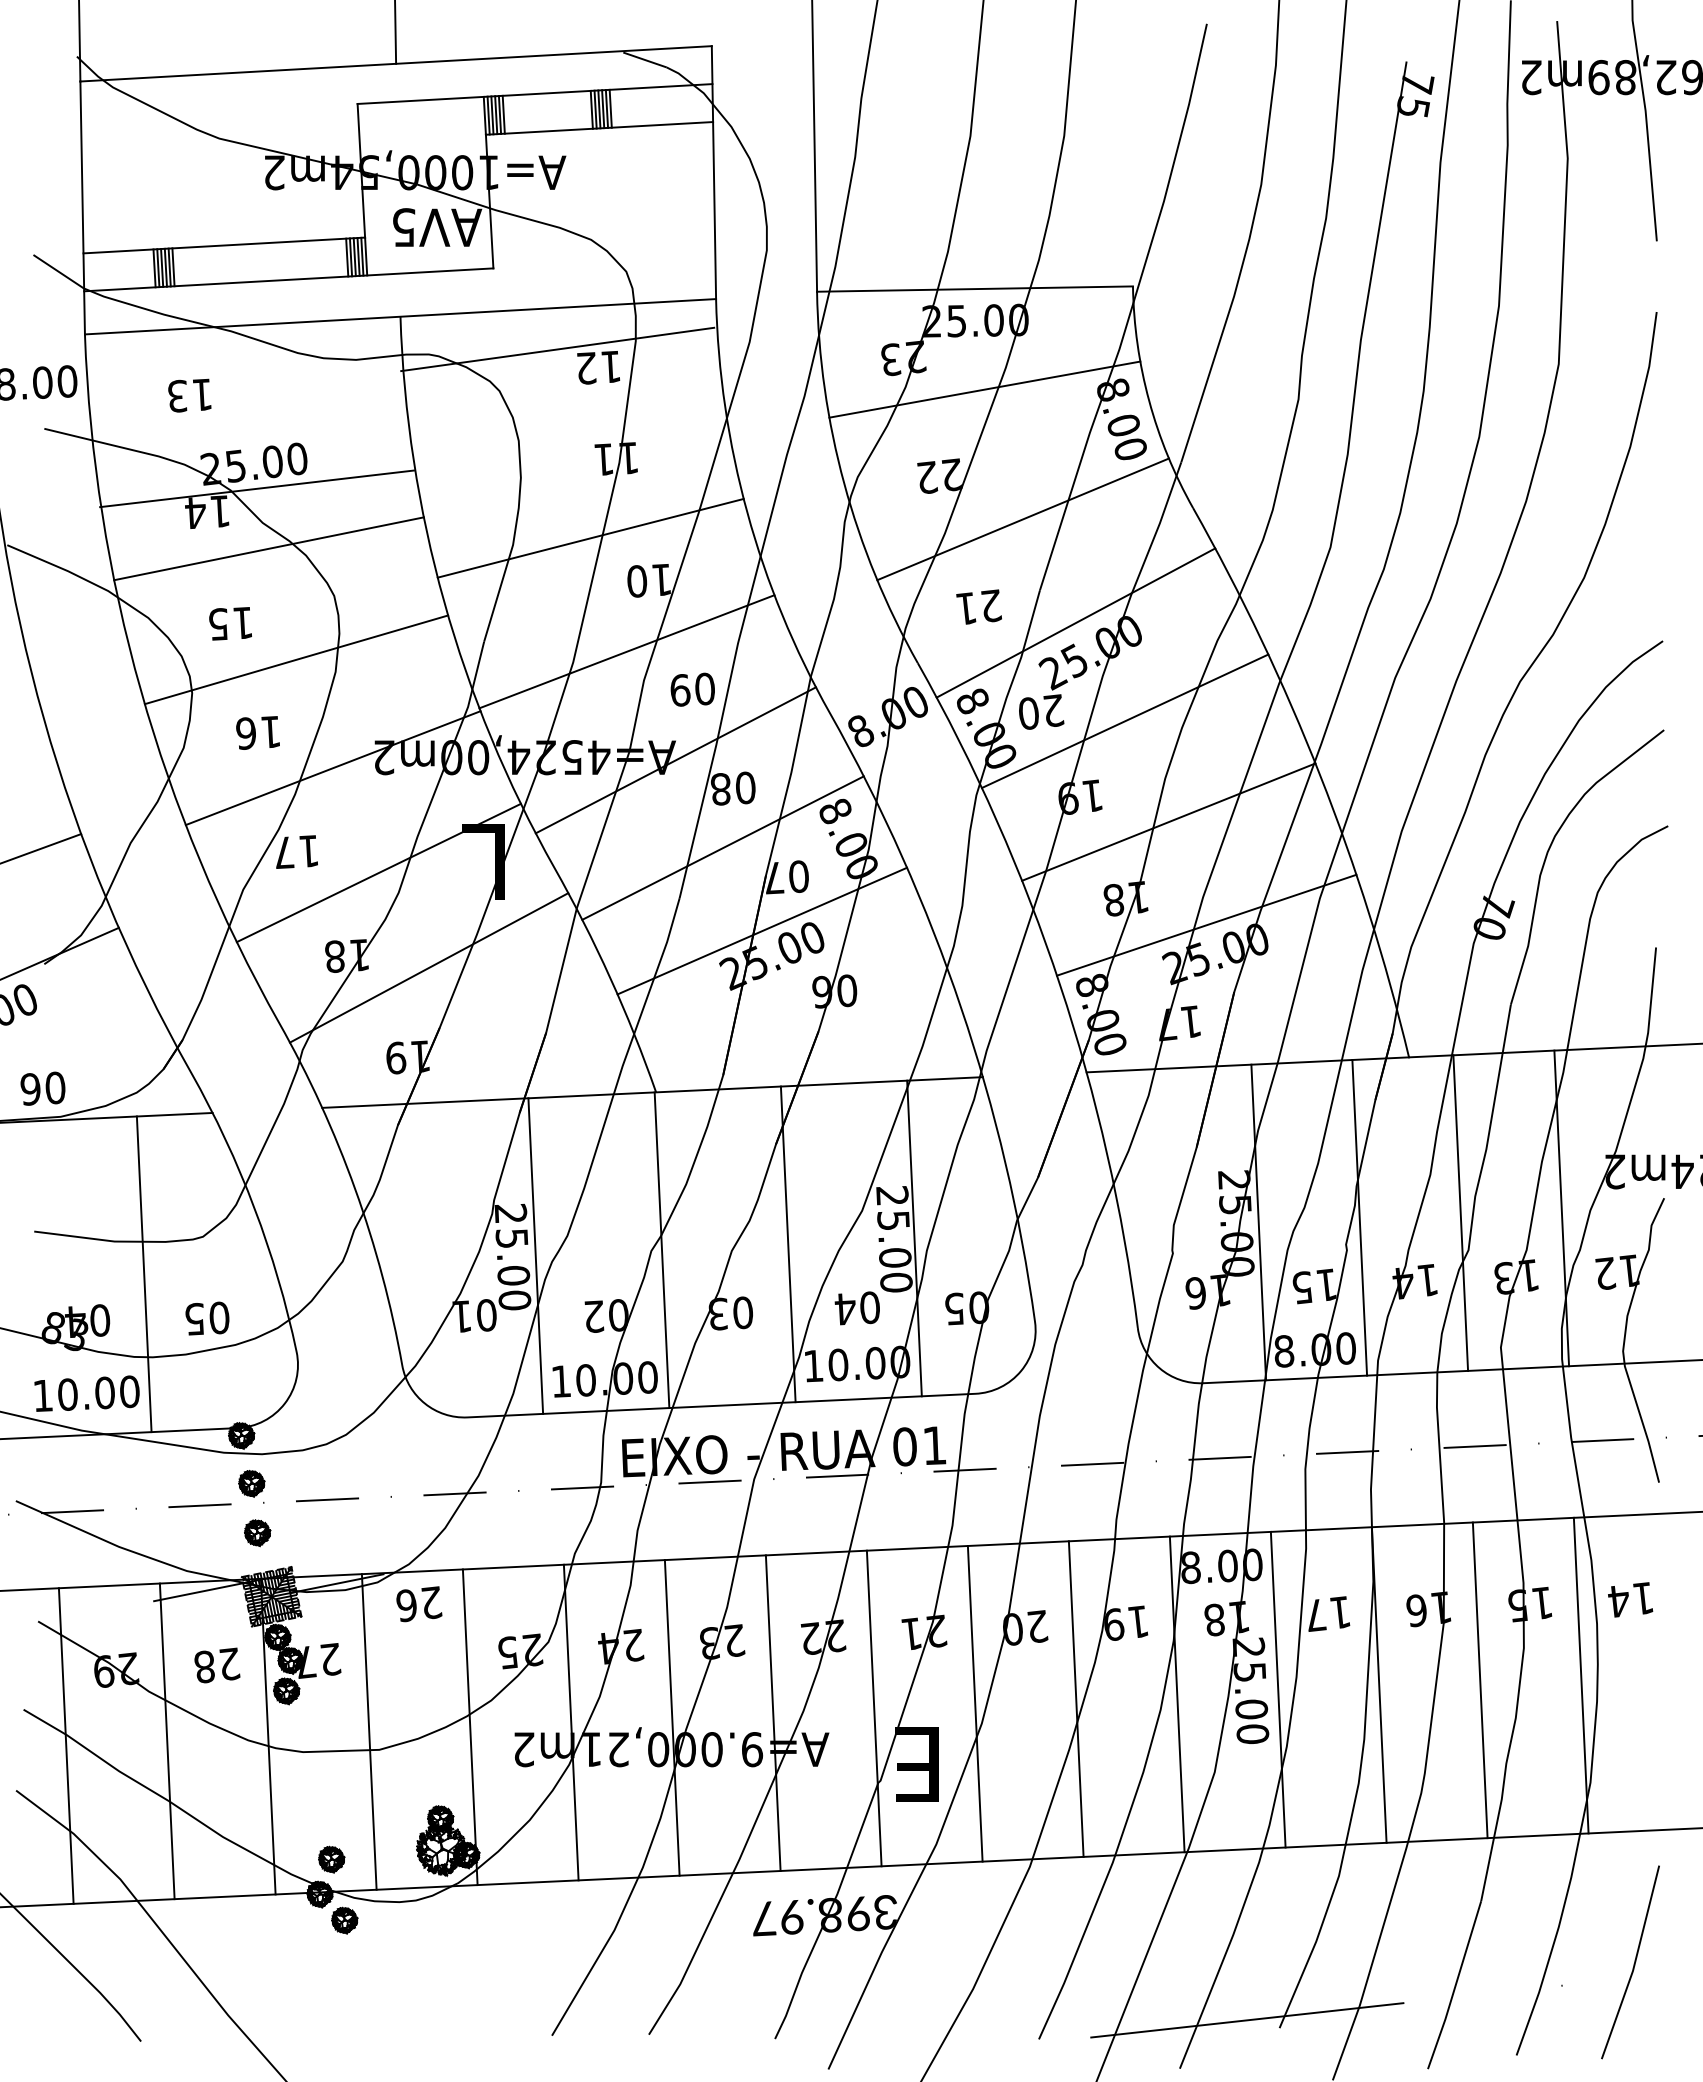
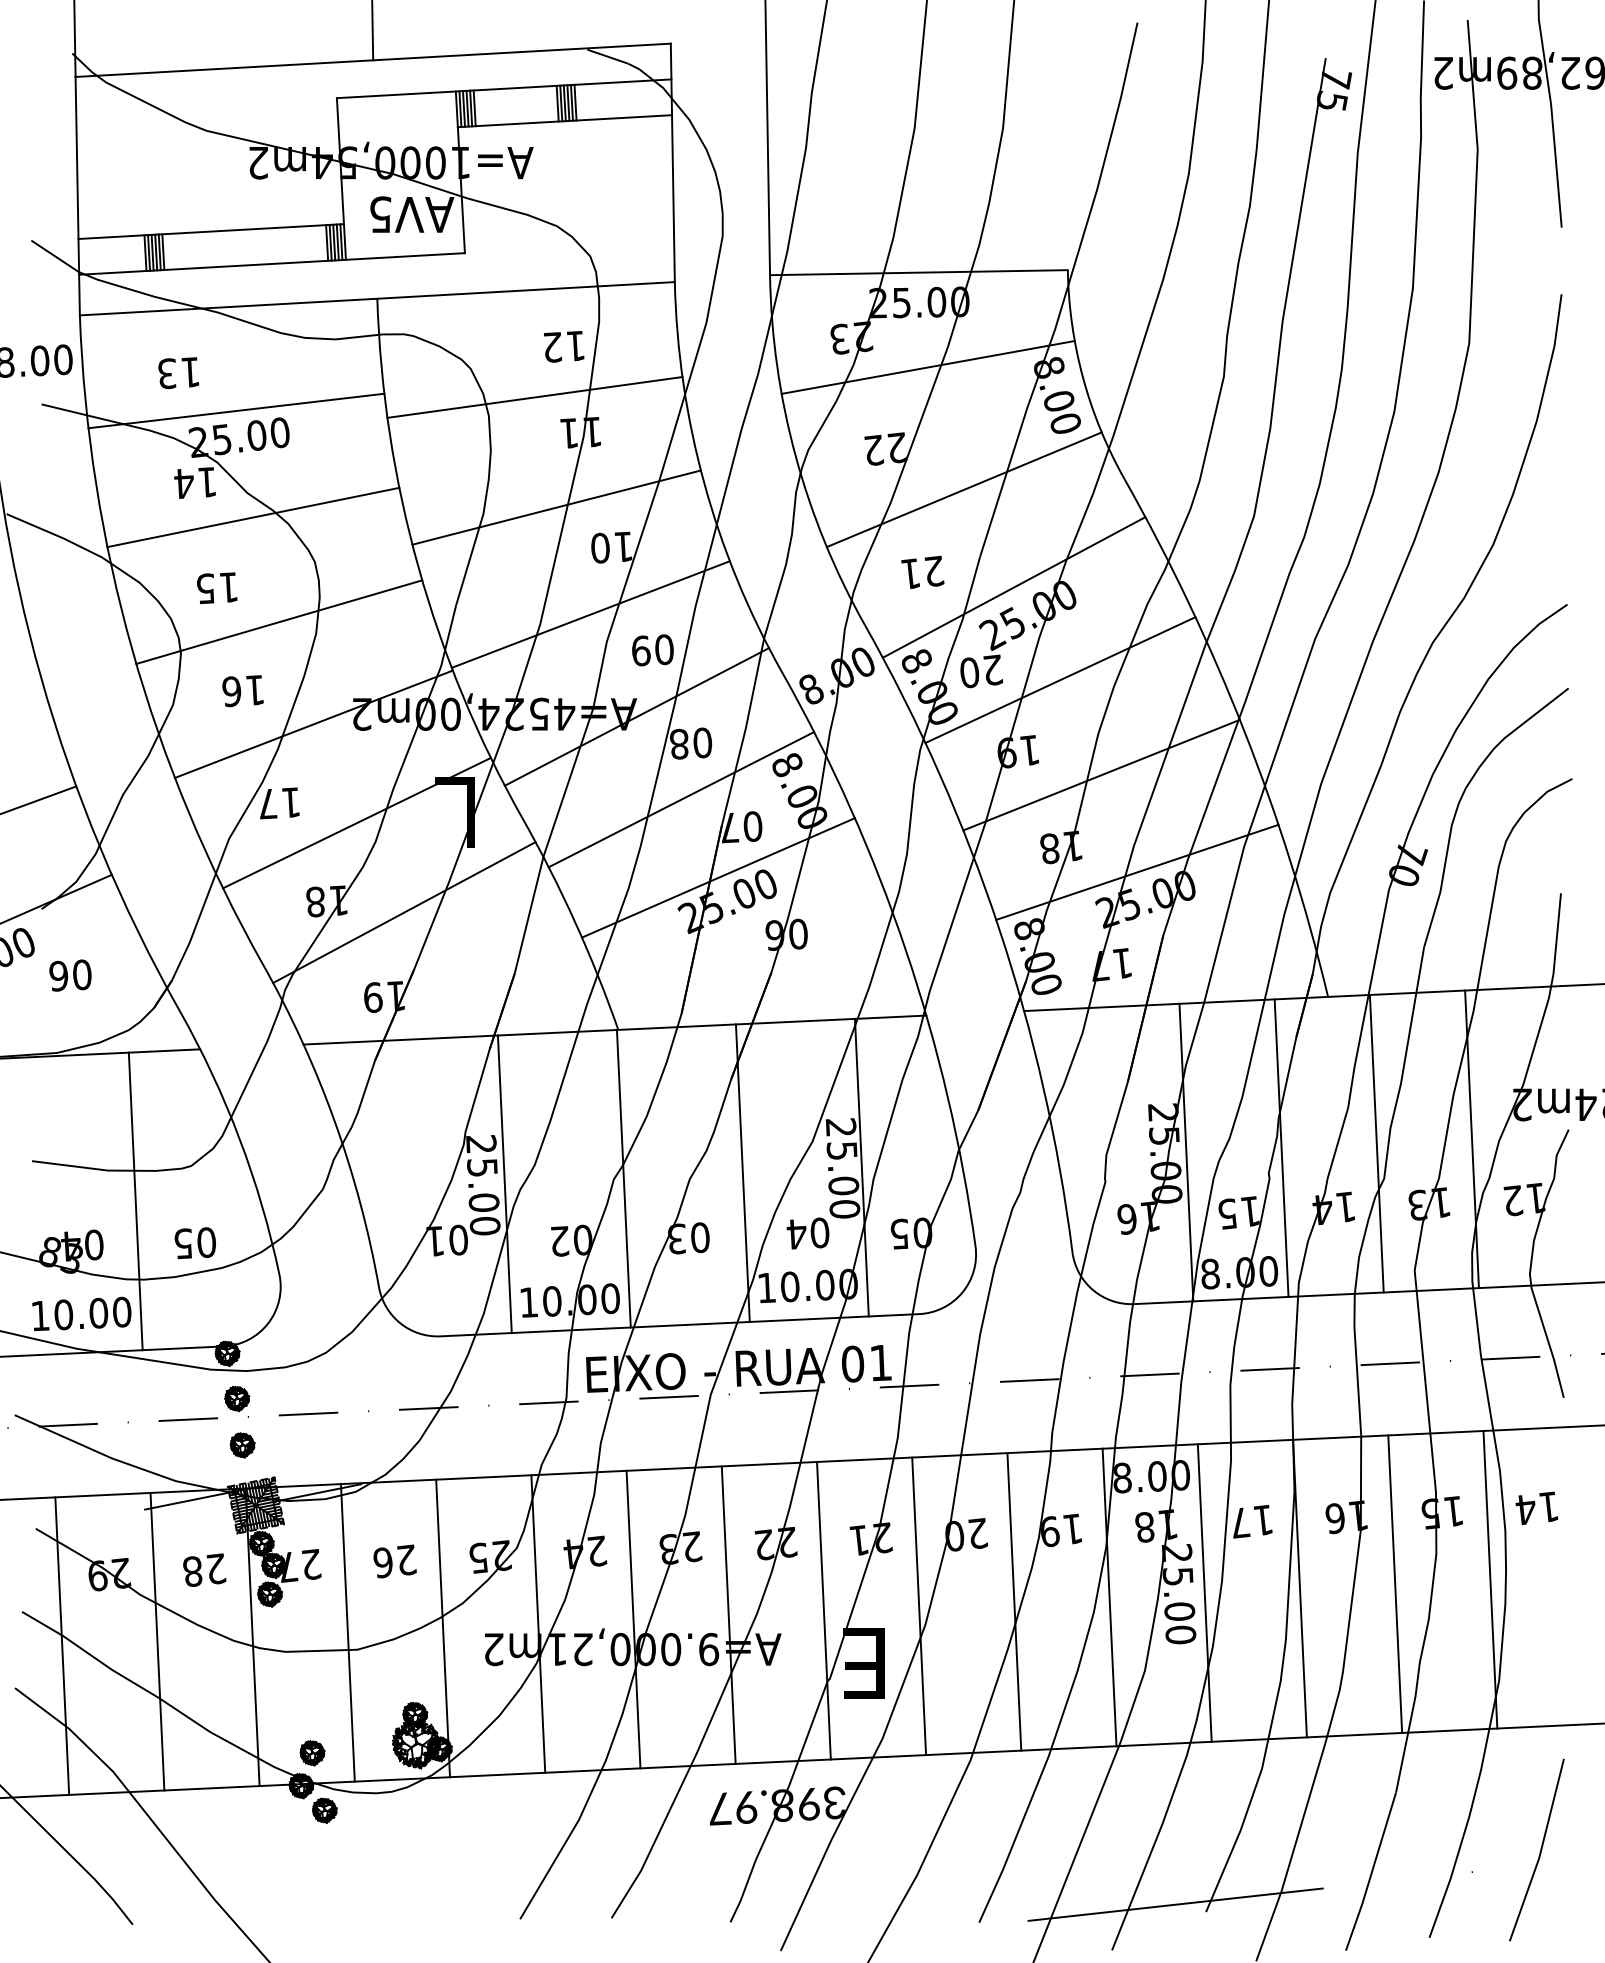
line: (557, 349) -> (534, 397), moved
line: (256, 488) -> (235, 410), moved
text: (42, 1088) -> (70, 975), moved
text: (419, 1604) -> (395, 1561), moved

